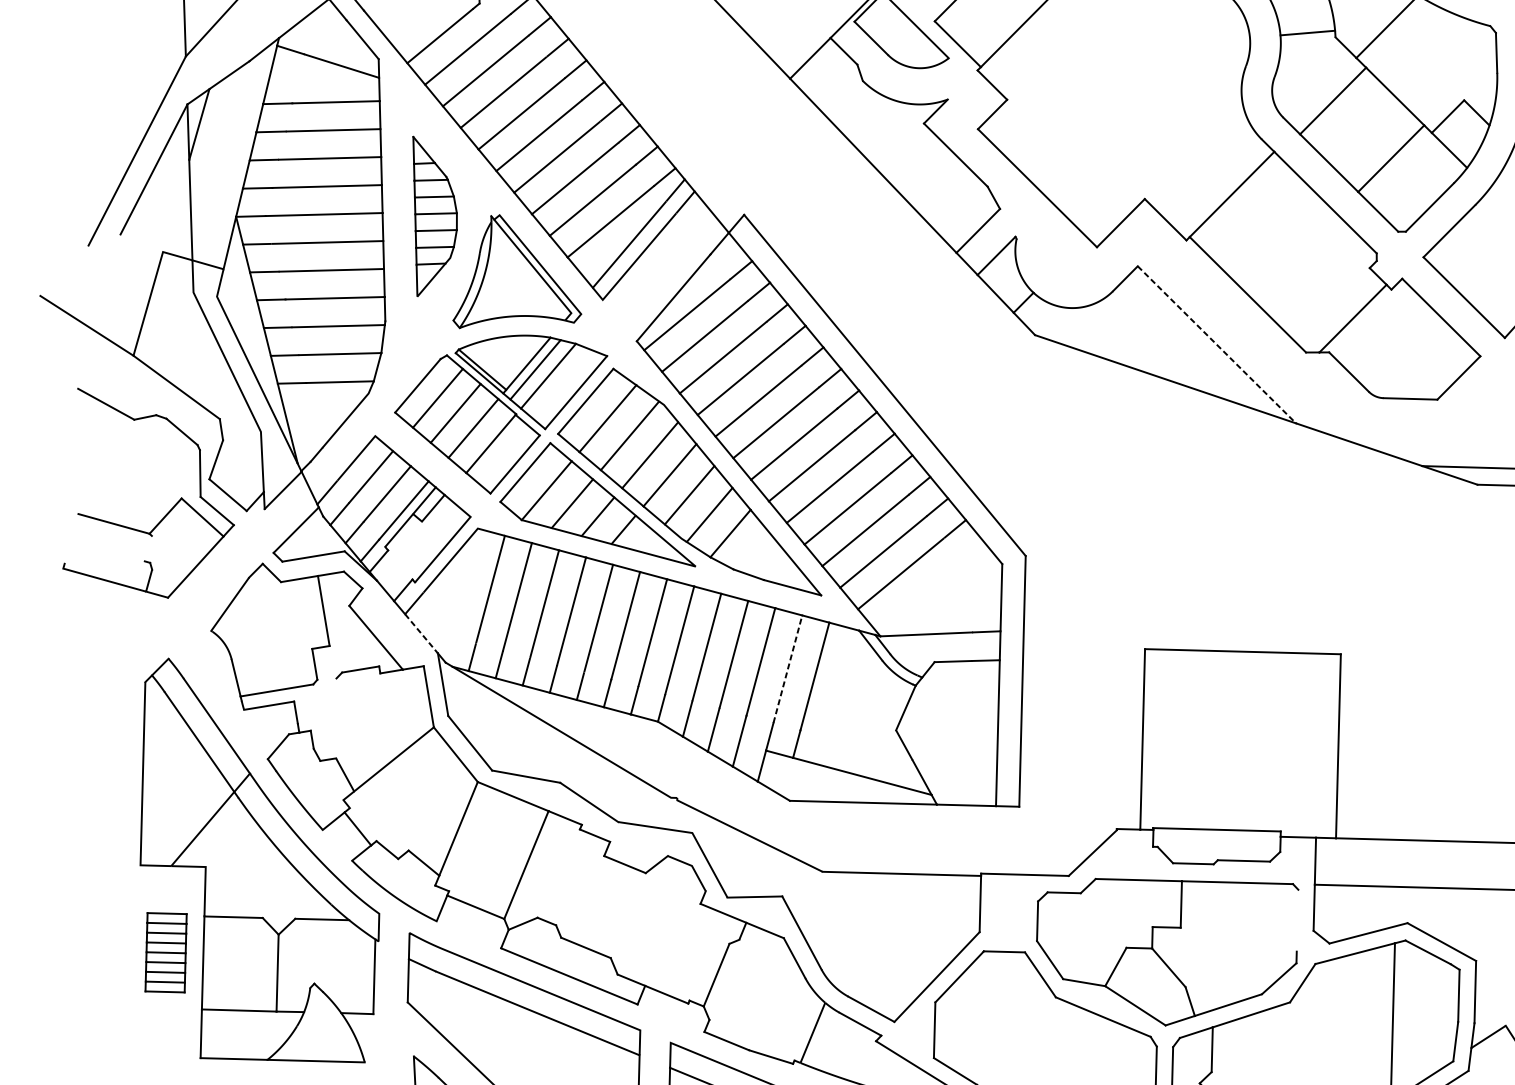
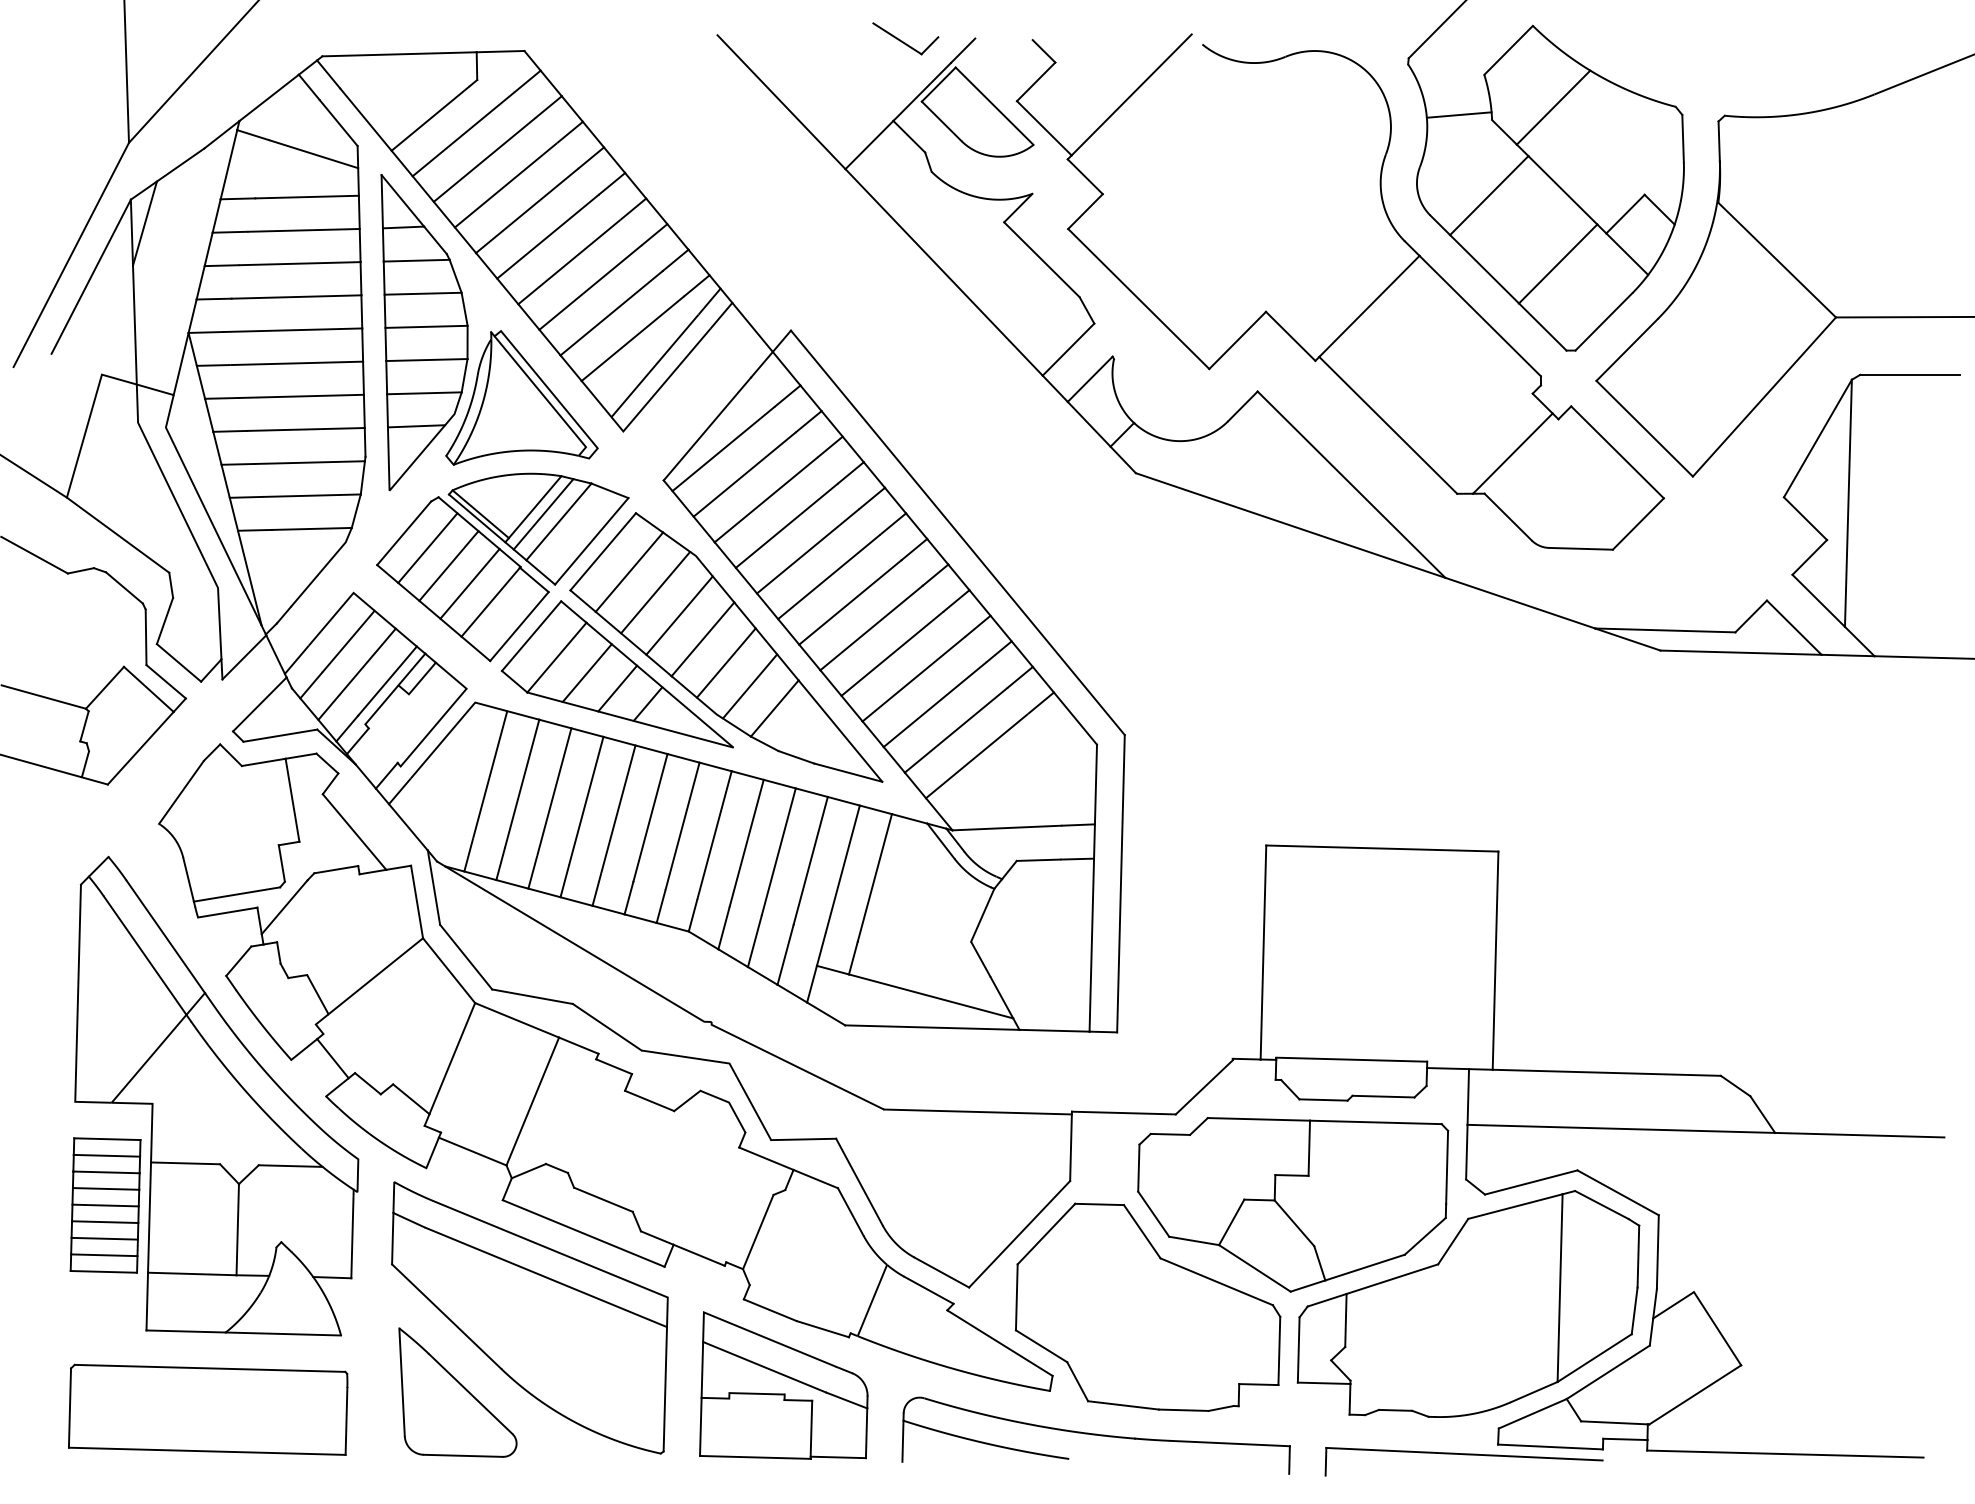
part: (435, 216) -> (424, 332), size x1.67
line: (1216, 345) -> (1351, 485), dashed -> solid
line: (148, 548) -> (84, 726), added
line: (421, 633) -> (408, 827), dashed -> solid
line: (788, 667) -> (843, 867), dashed -> solid
line: (317, 701) -> (284, 907), added
line: (1297, 920) -> (1447, 1167), added
part: (166, 952) -> (105, 1205), size x1.43

